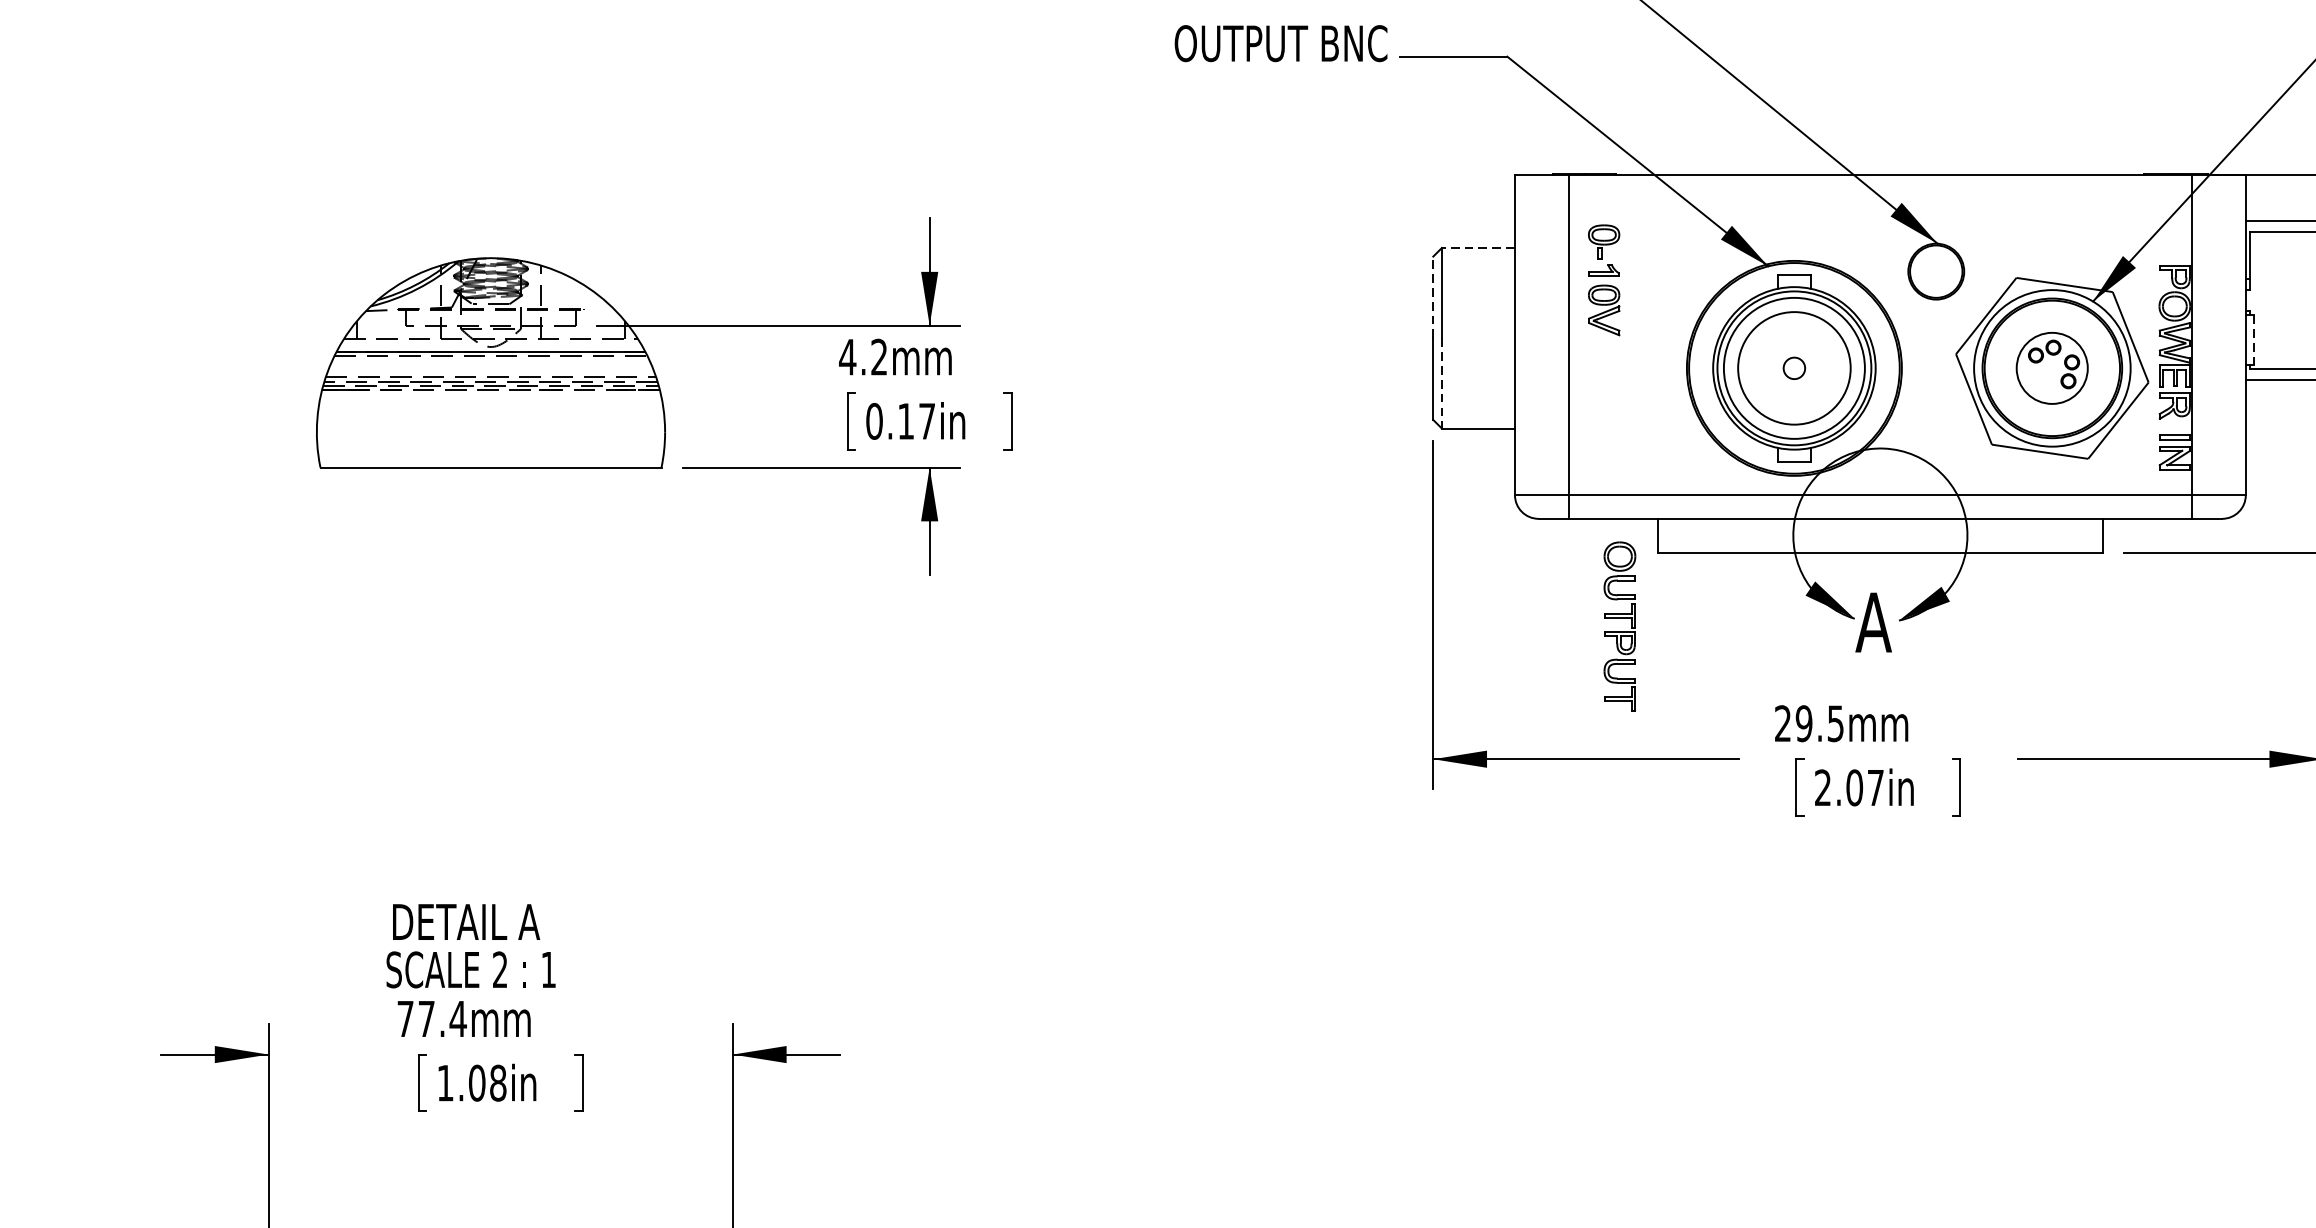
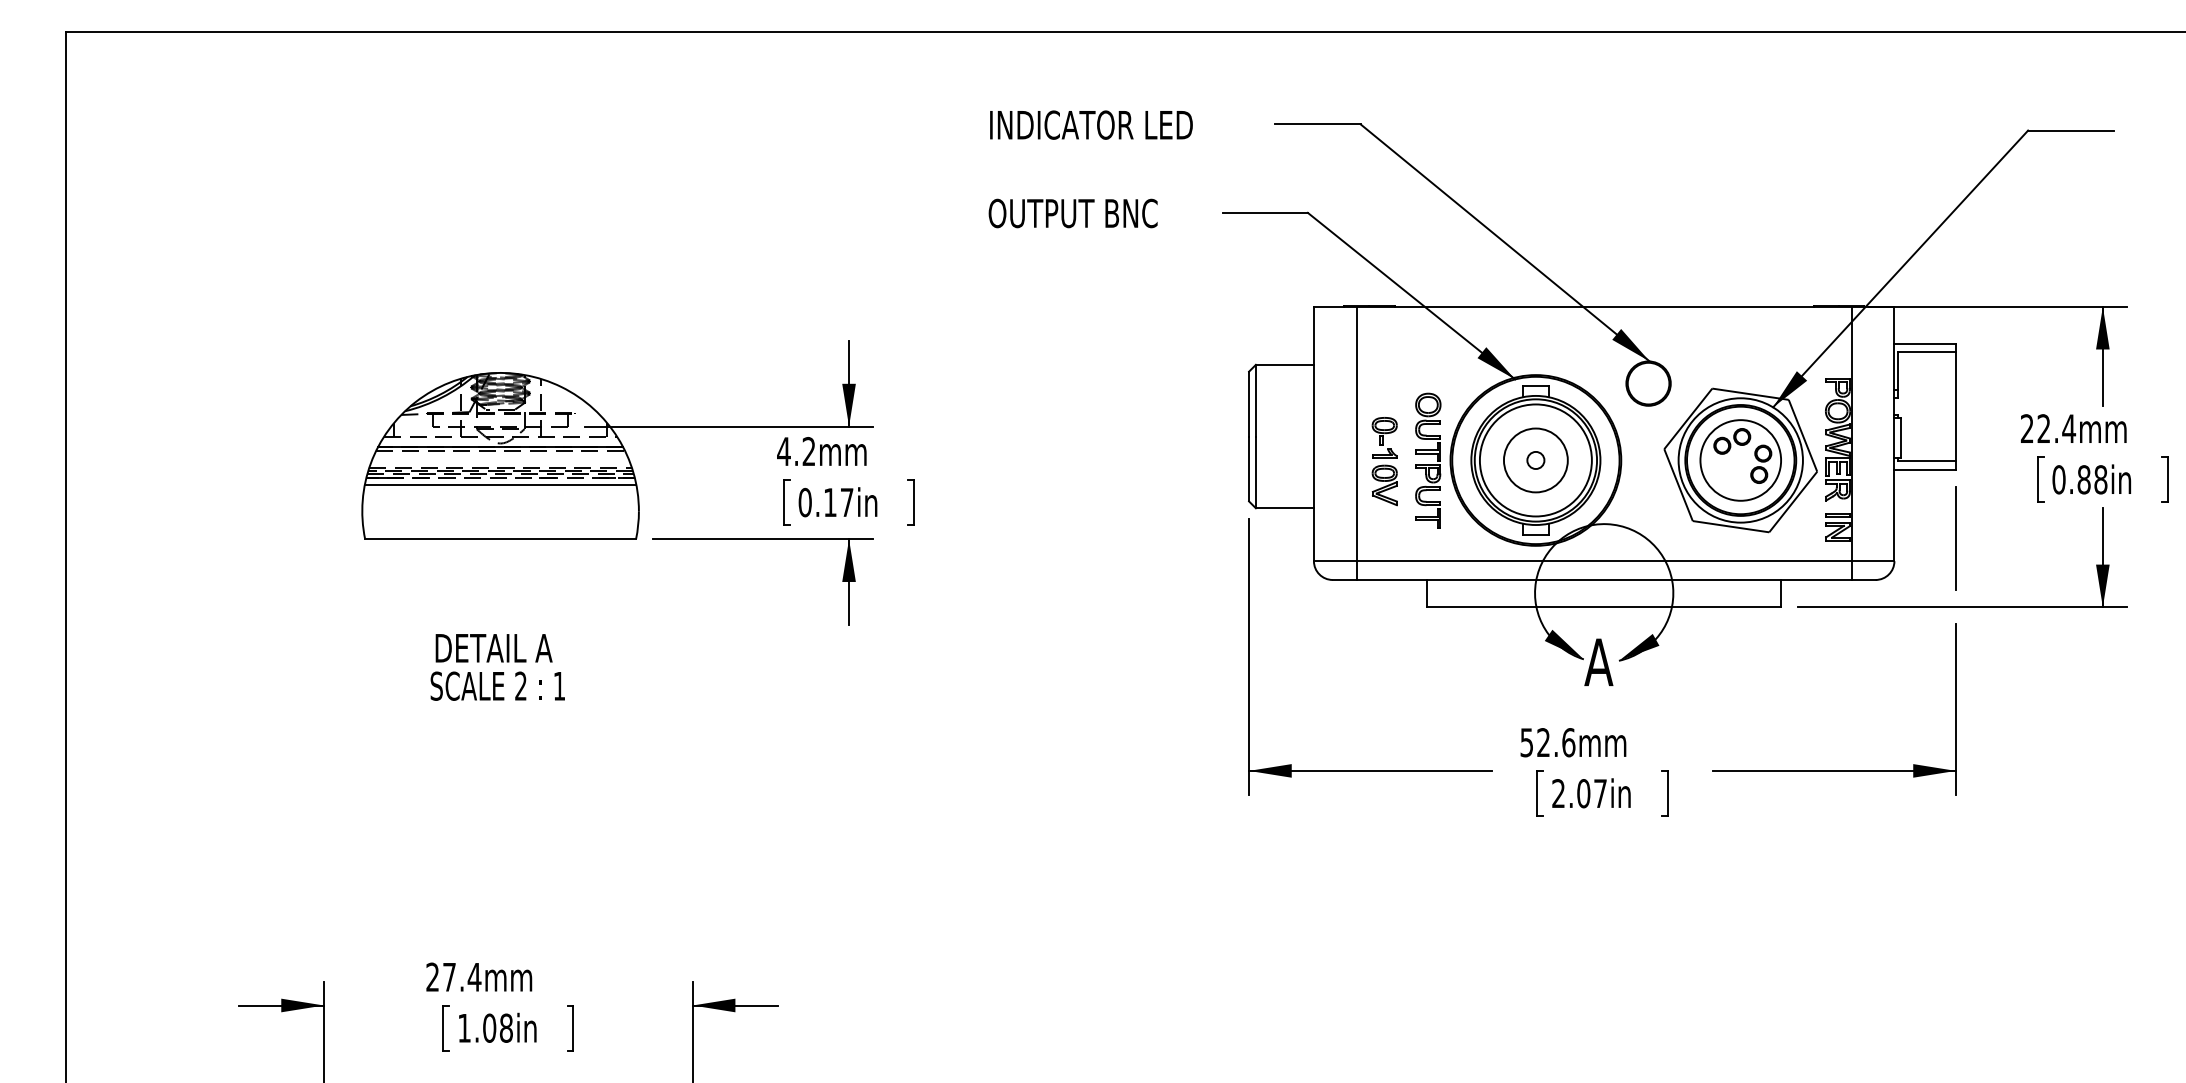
text: (1280, 43) -> (1072, 213), moved
line: (1477, 247) -> (1284, 364), dashed -> solid
part: (1603, 280) -> (1384, 461), moved
line: (1433, 296) -> (1249, 403), dashed -> solid
line: (2253, 340) -> (1900, 438), dashed -> solid
circle: (1793, 368) -> (1535, 460), size x0.71
part: (2052, 368) -> (1740, 460), size x1.43
line: (1441, 383) -> (1255, 472), dashed -> solid
line: (490, 398) -> (500, 484), added
part: (1620, 626) -> (1428, 460), moved
text: (1809, 723) -> (1547, 742), 29.5mm -> 52.6mm
text: (470, 946) -> (497, 667), moved
text: (405, 1018) -> (432, 976), 77.4mm -> 27.4mm

